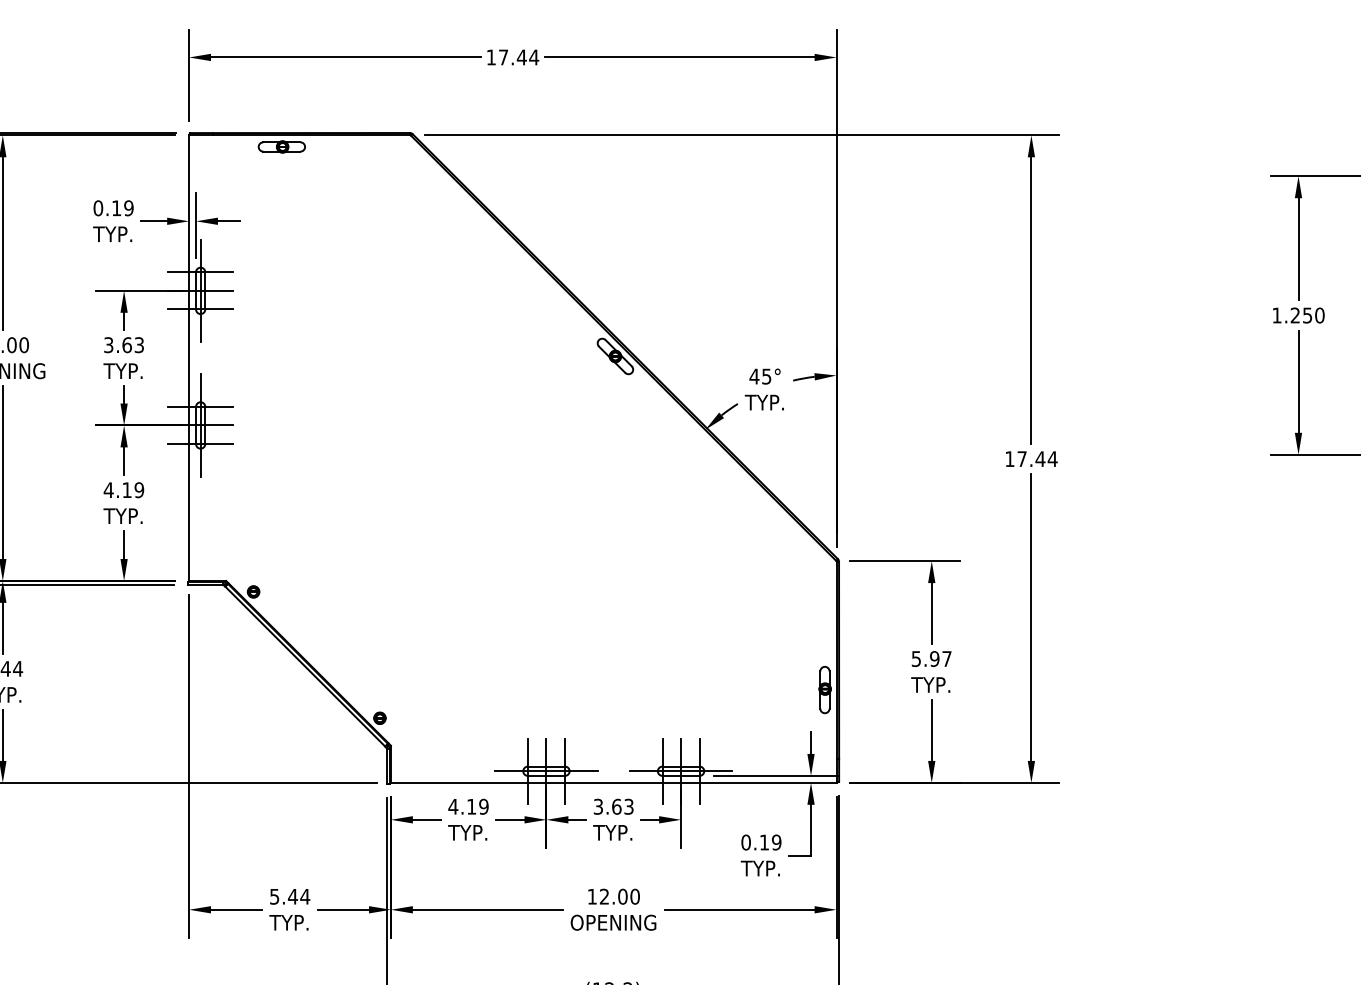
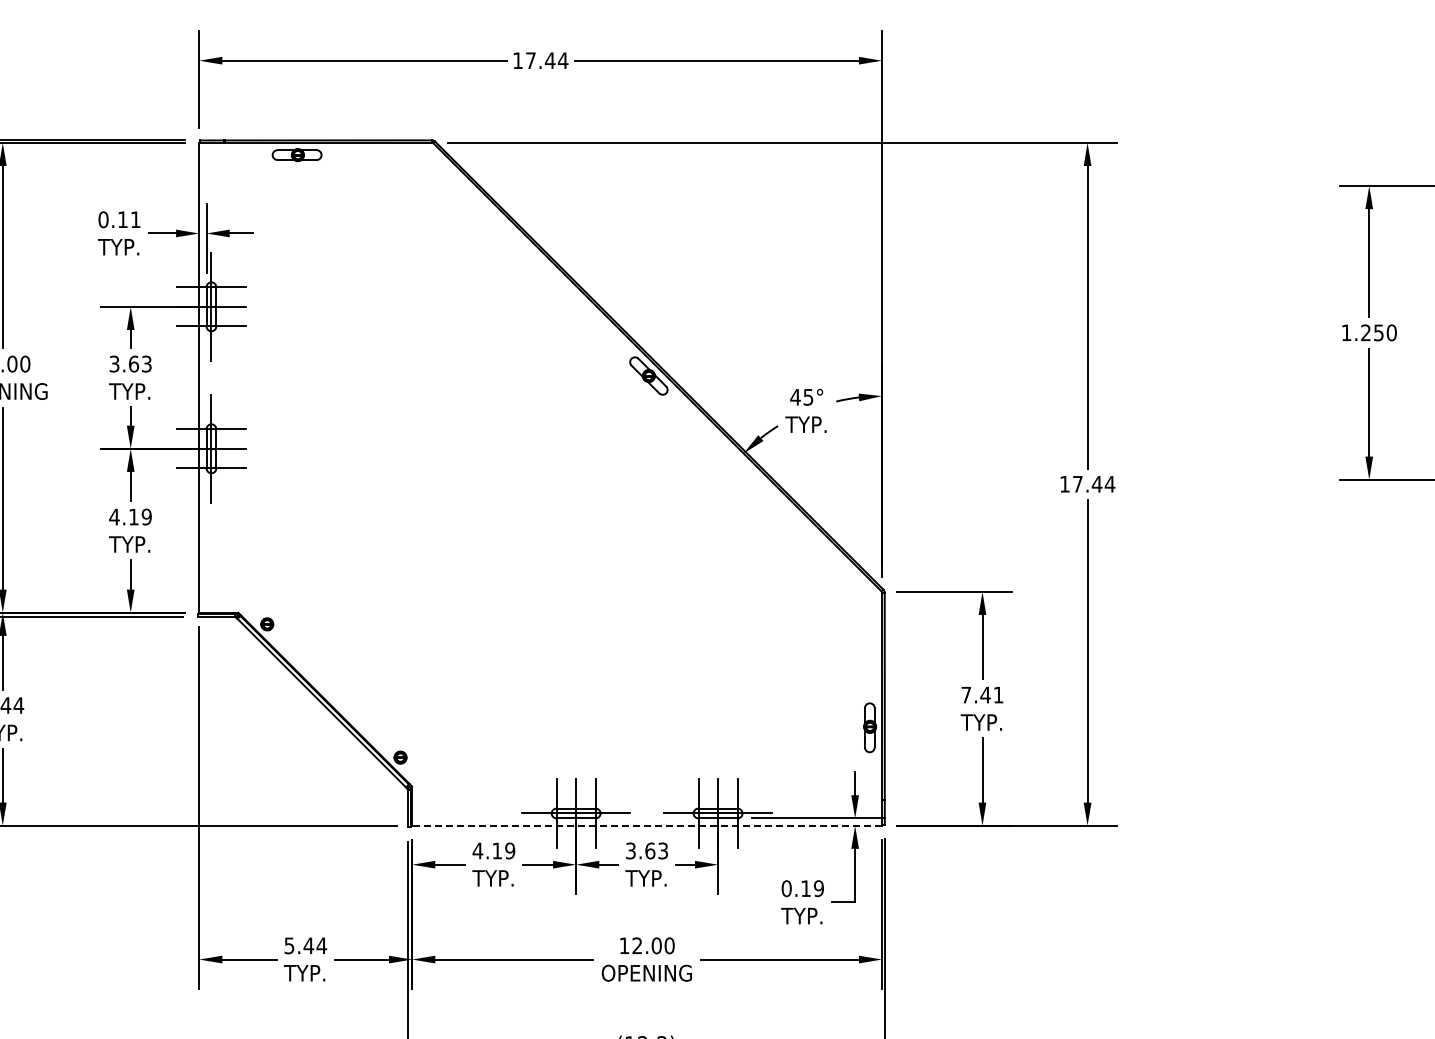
text: (128, 208) -> (135, 219), 0.19 -> 0.11
text: (931, 658) -> (982, 694), 5.97 -> 7.41
line: (614, 782) -> (647, 825), solid -> dashed

